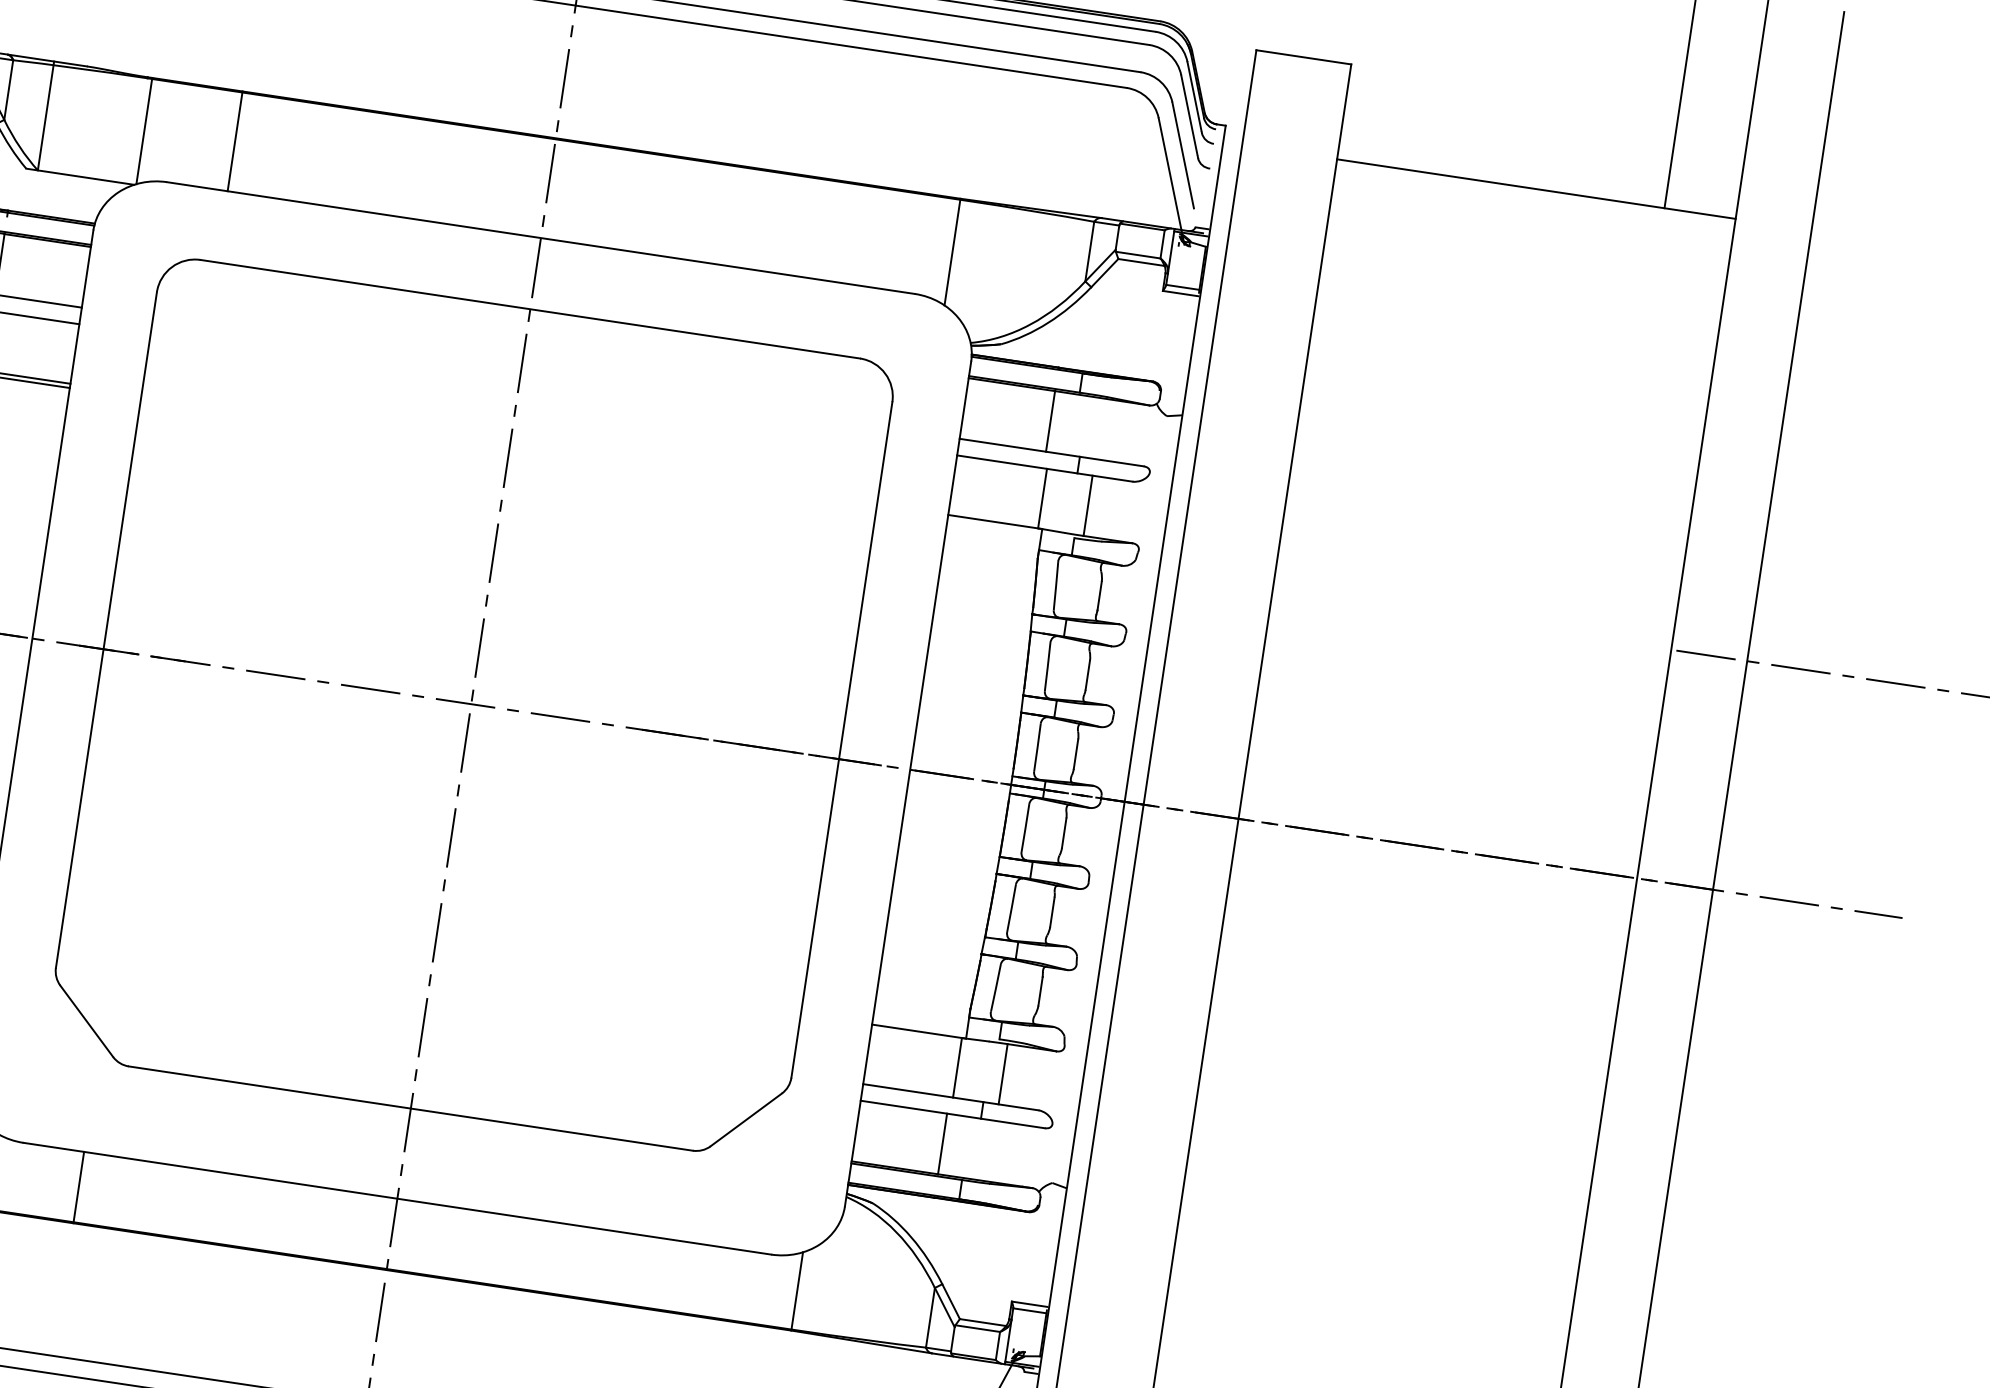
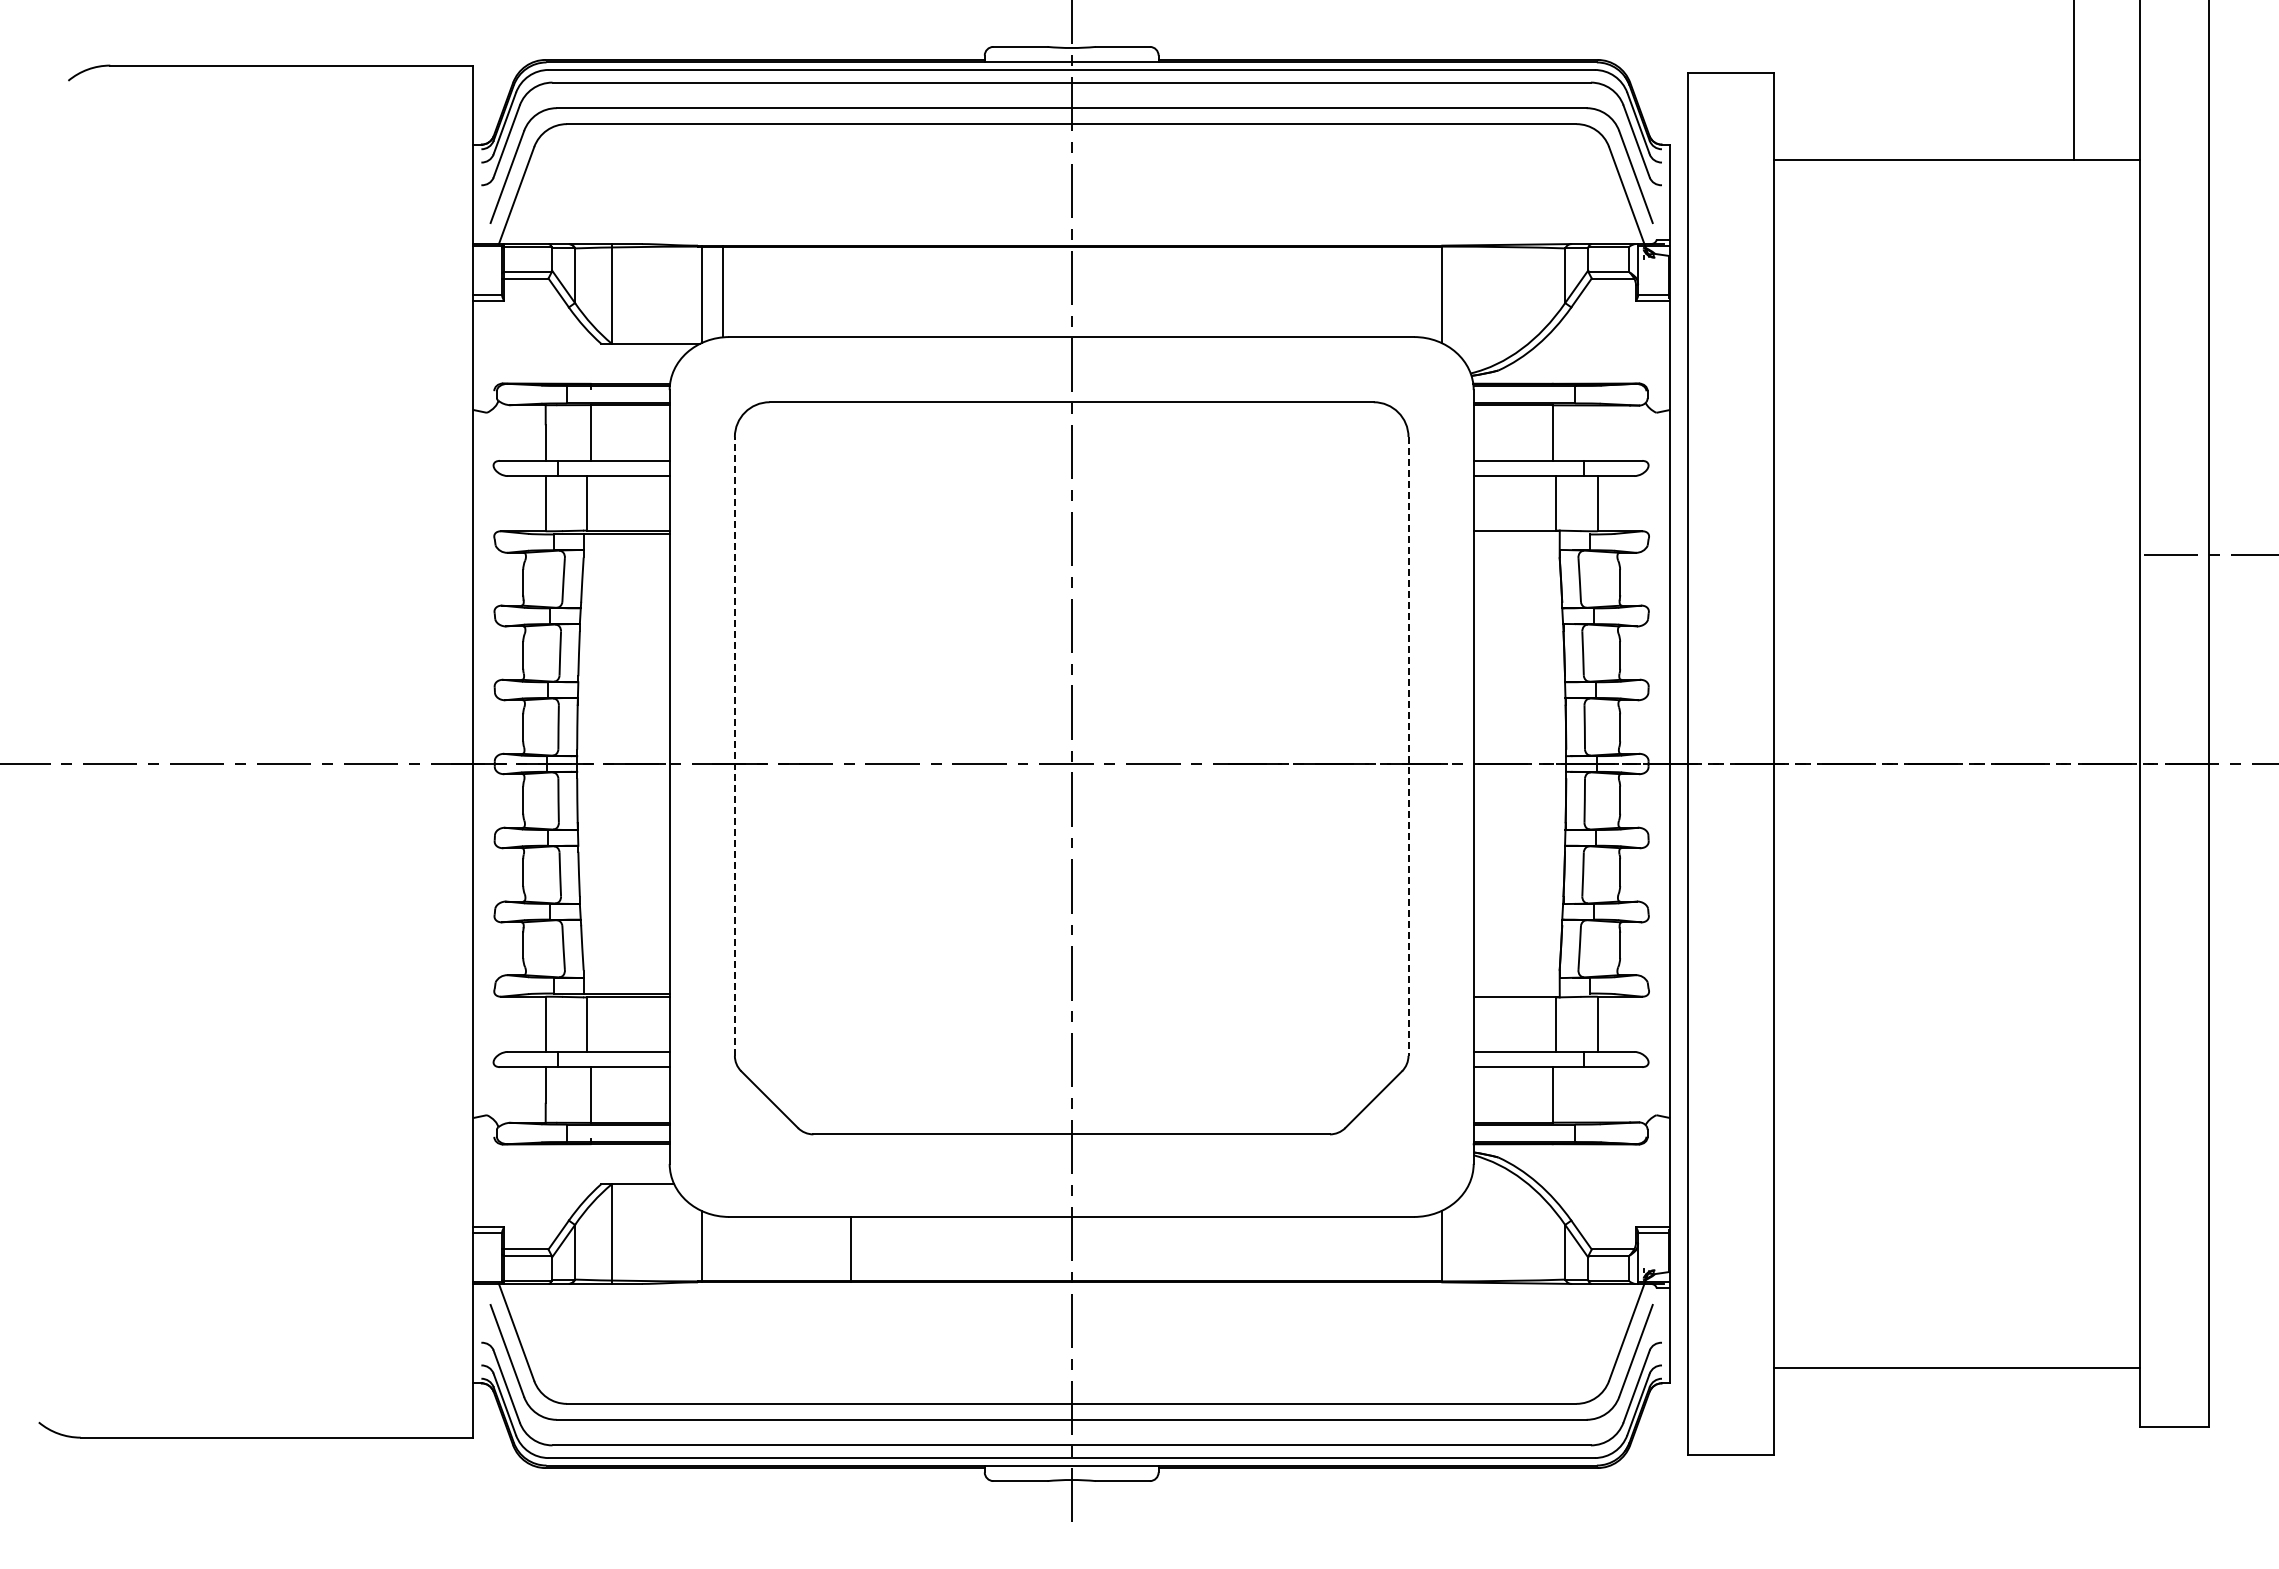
line: (234, 141) -> (722, 291), moved
line: (106, 628) -> (734, 745), solid -> dashed
line: (841, 740) -> (1408, 746), solid -> dashed
line: (78, 1187) -> (850, 1249), moved

